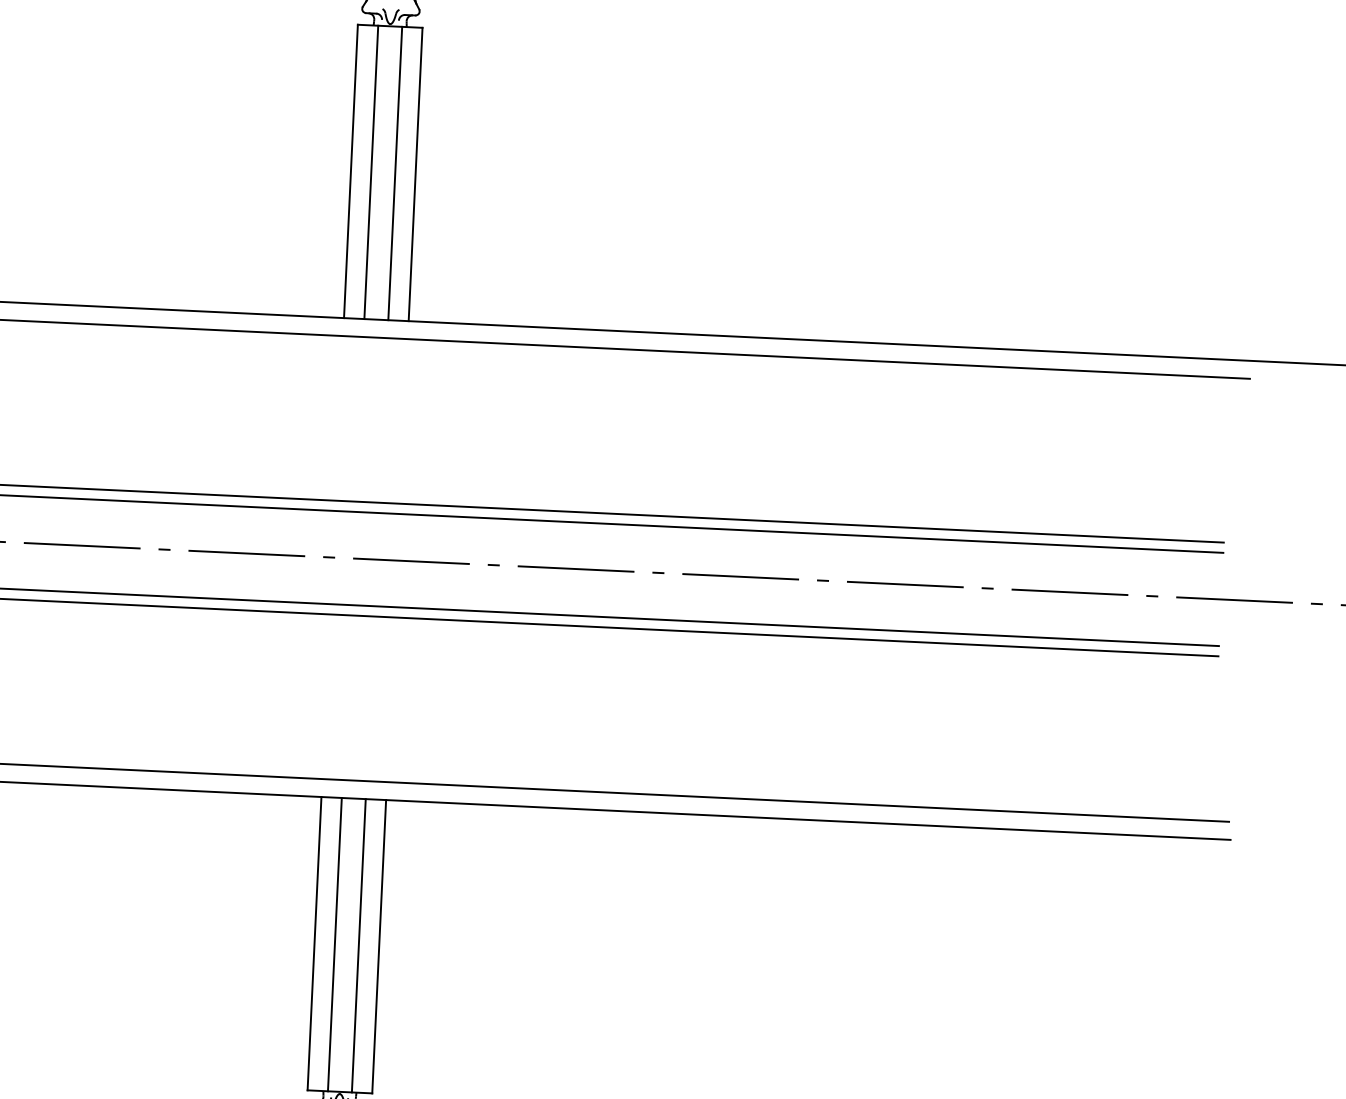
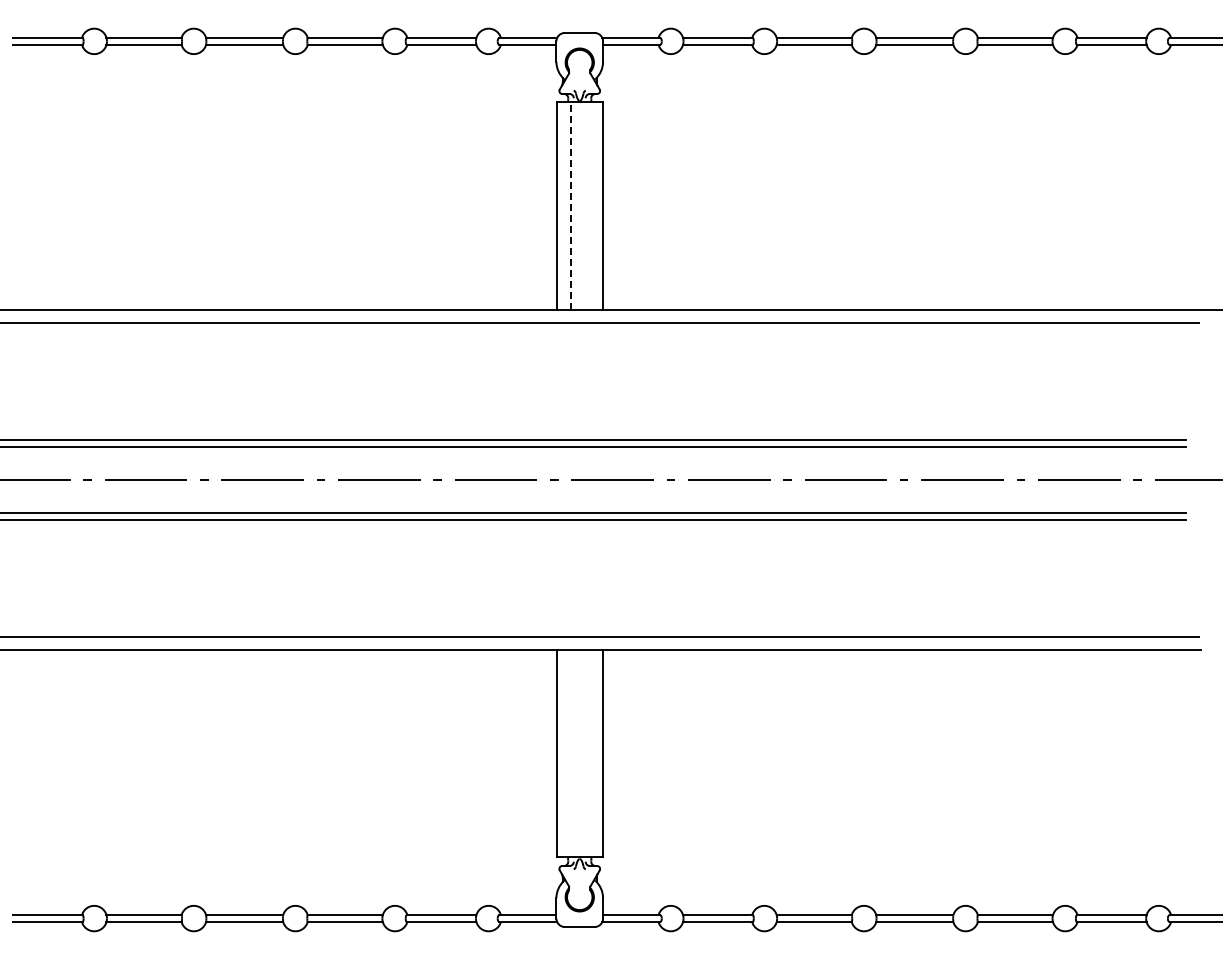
line: (371, 172) -> (571, 206), solid -> dashed
line: (395, 173) -> (588, 206), removed
line: (335, 944) -> (571, 753), removed
line: (359, 945) -> (588, 753), removed

